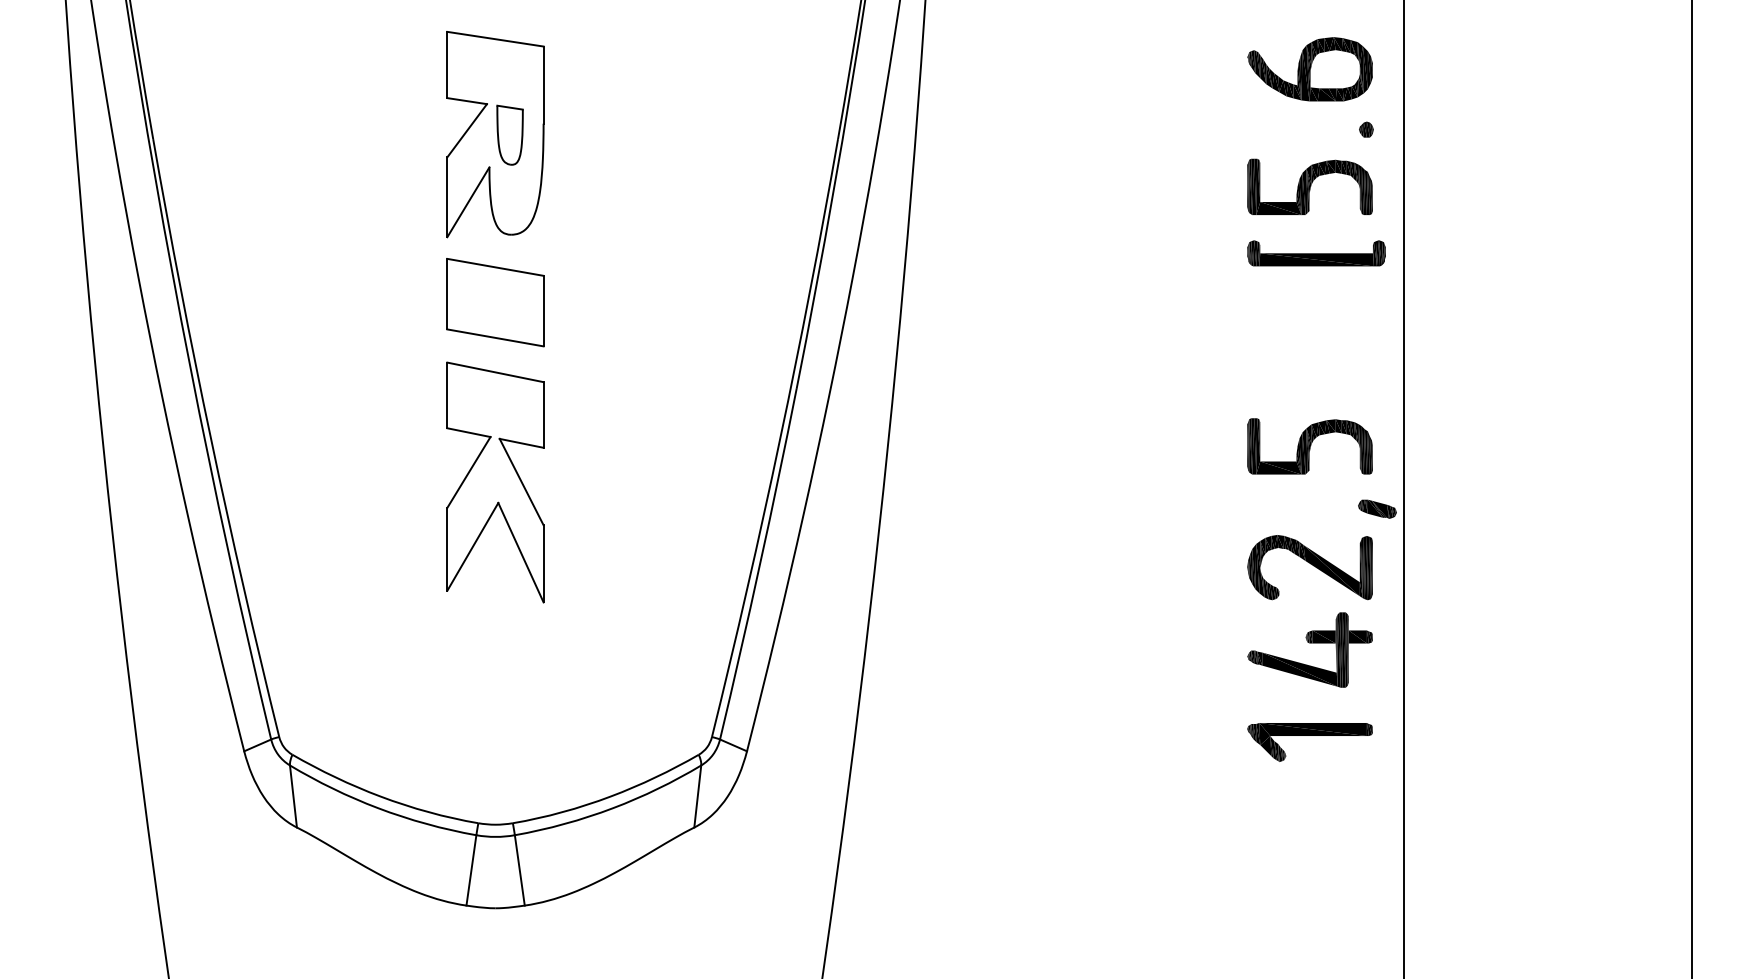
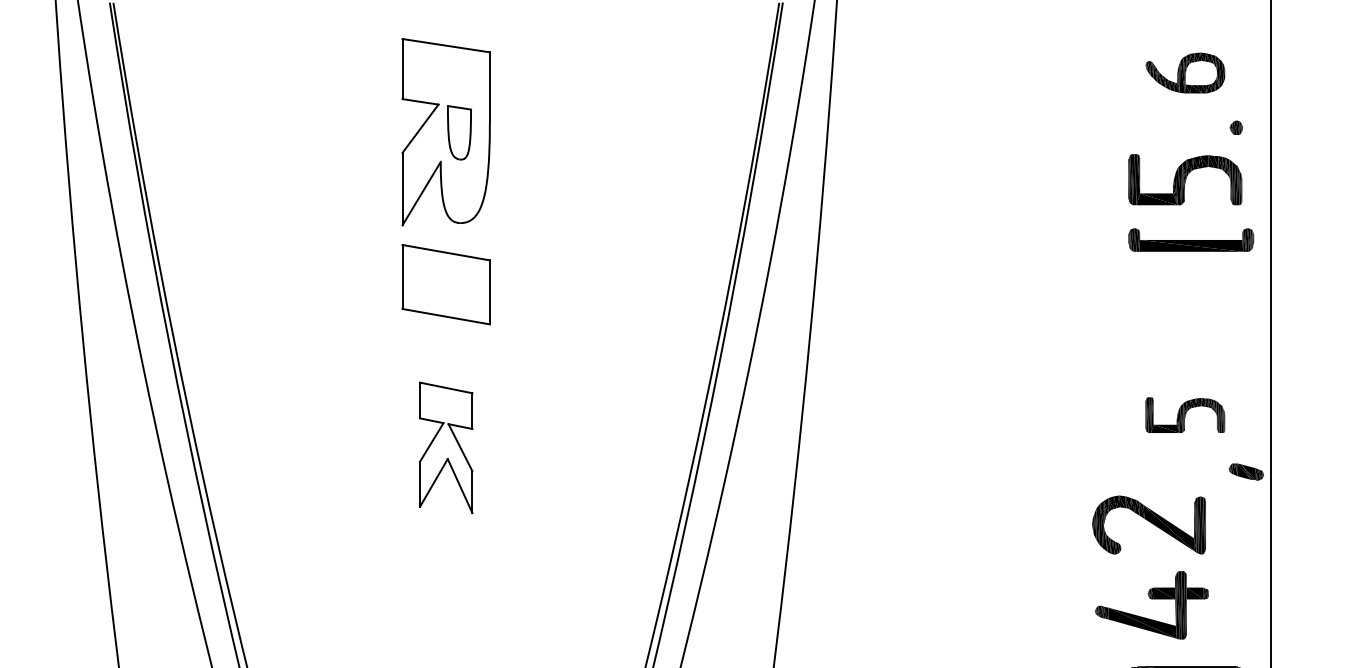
part: (1309, 69) -> (1184, 73), size x0.7
part: (1309, 446) -> (1184, 415), size x0.7
part: (495, 482) -> (446, 447), size x0.6
part: (1309, 567) -> (1148, 525), moved
part: (1309, 649) -> (1151, 604), moved

